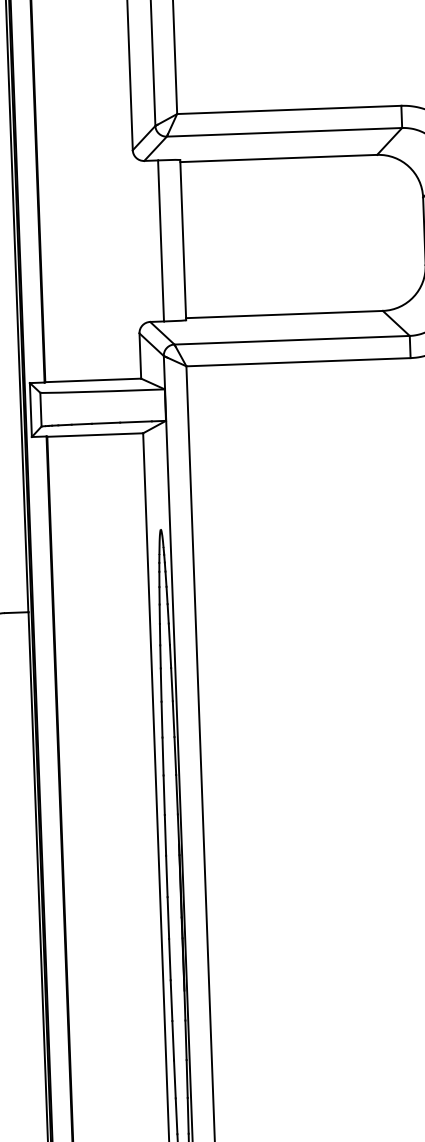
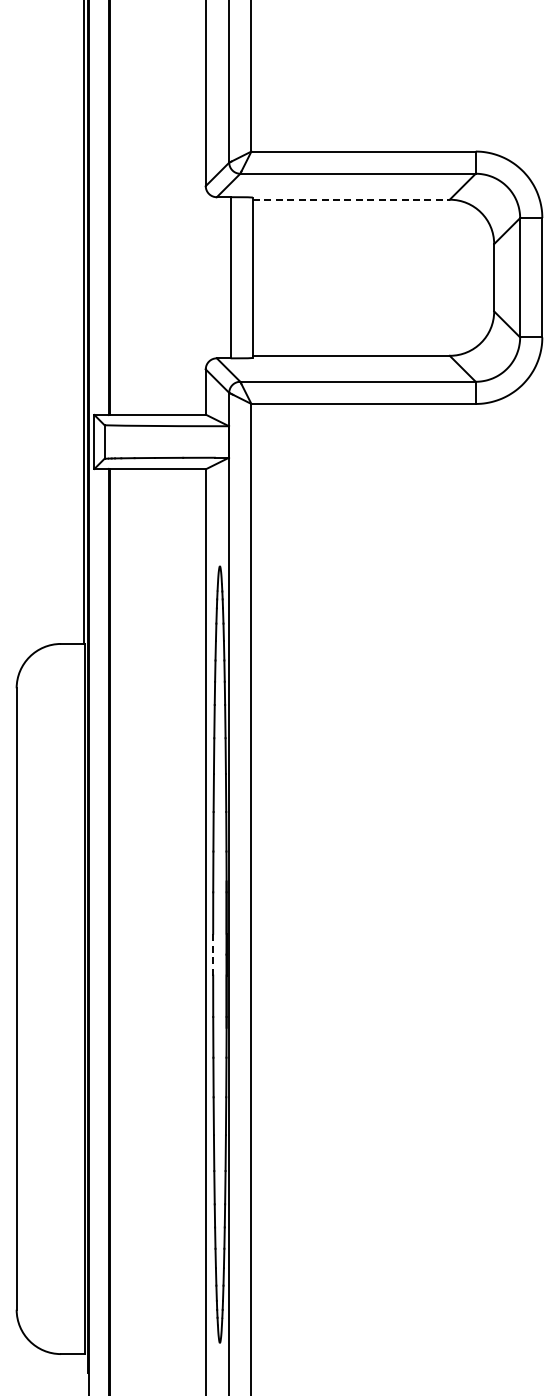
line: (278, 158) -> (351, 199), solid -> dashed
line: (168, 917) -> (213, 954), solid -> dashed

